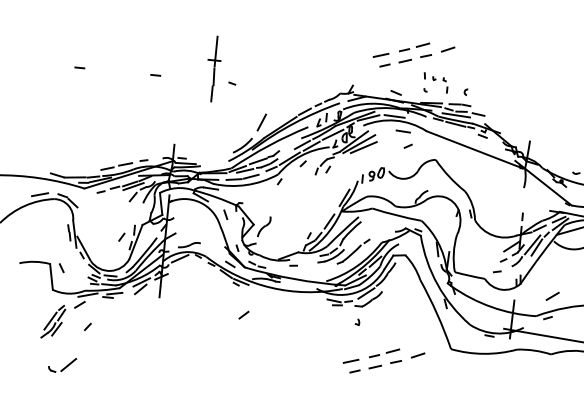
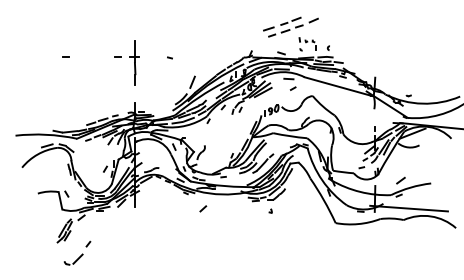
part: (213, 67) -> (134, 62), moved
line: (244, 314) -> (203, 208), moved
line: (88, 325) -> (88, 243), moved
part: (383, 360) -> (290, 235), removed

